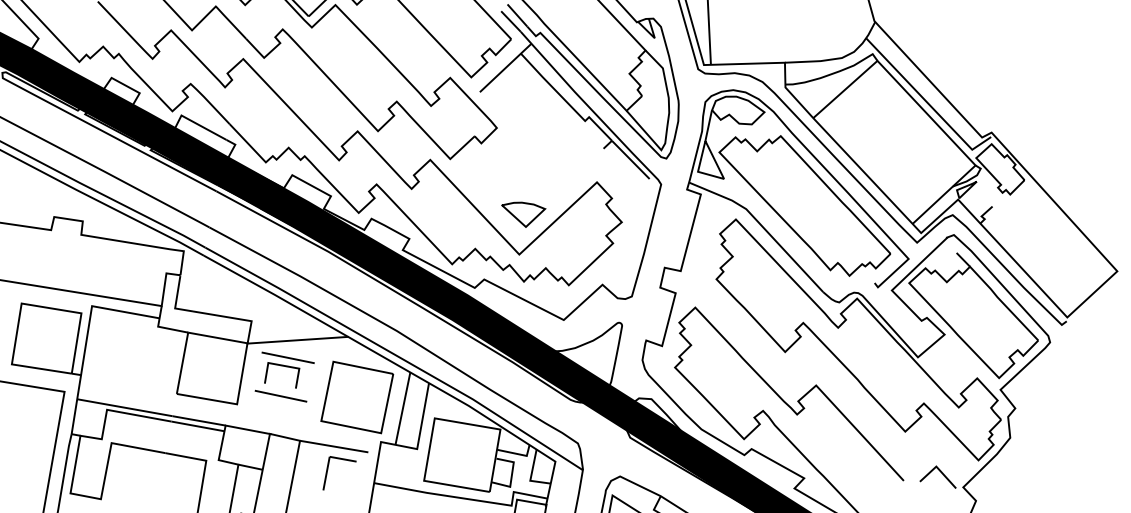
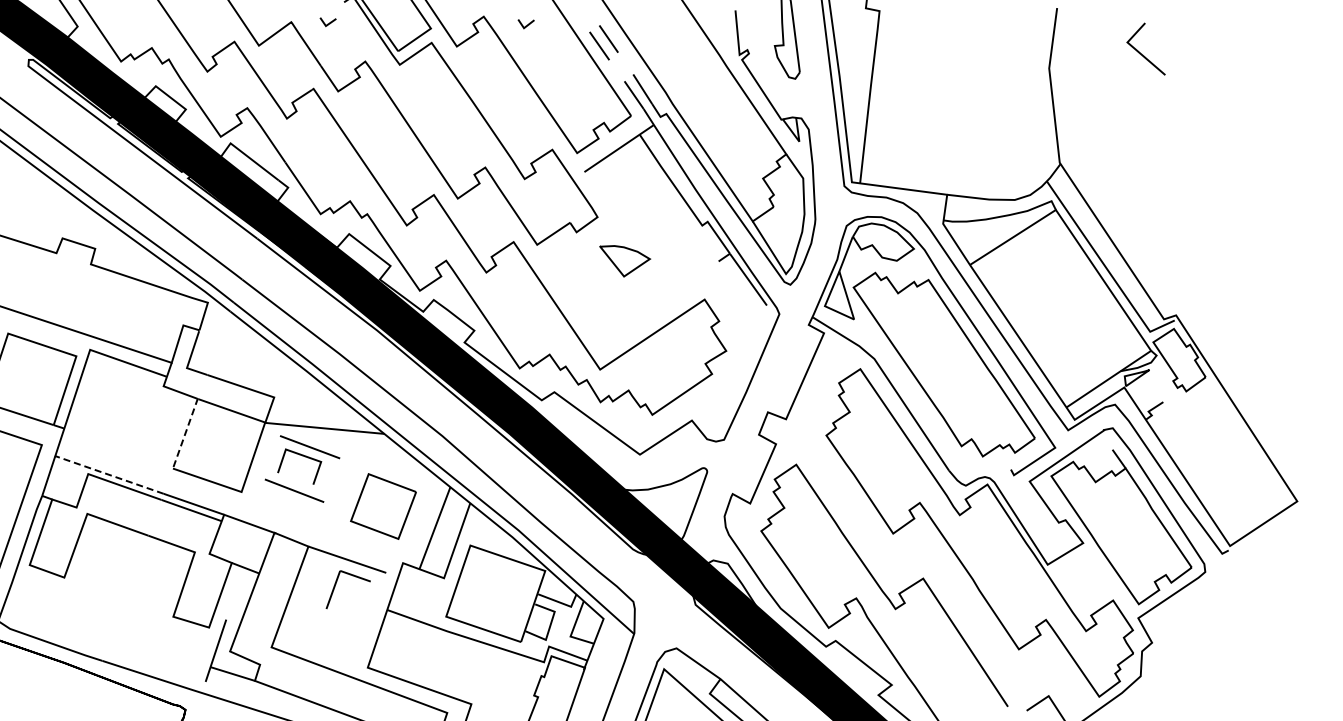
curve: (520, 220) -> (618, 267), moved
line: (182, 362) -> (185, 432), solid -> dashed
part: (357, 397) -> (383, 506), size x0.7
line: (124, 407) -> (109, 474), solid -> dashed

